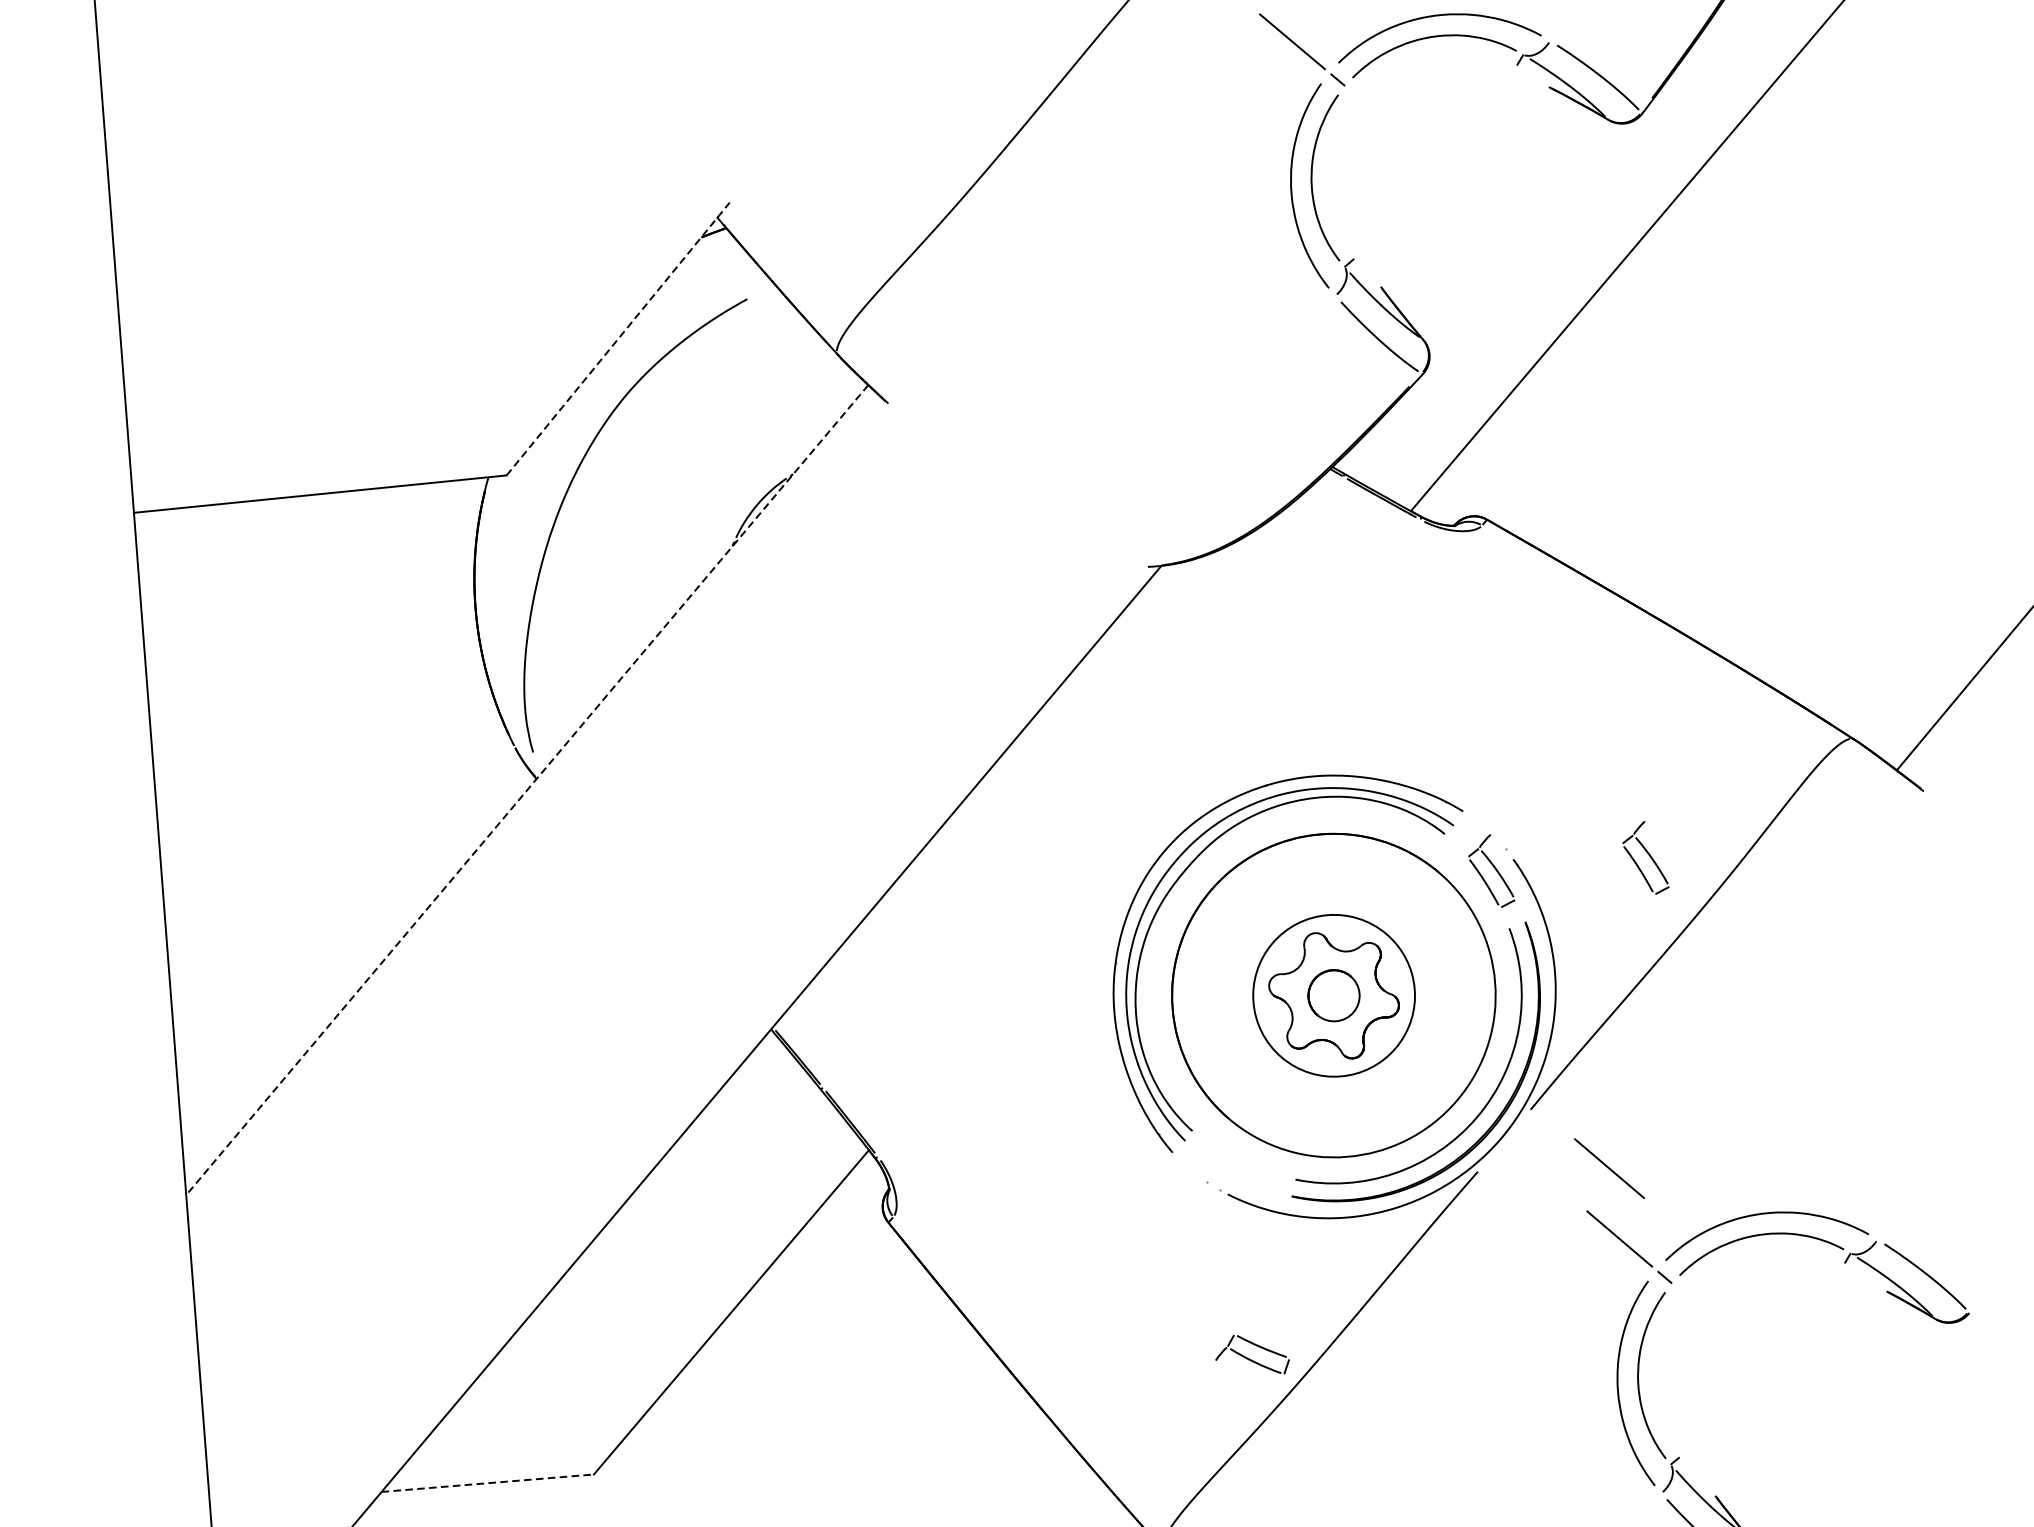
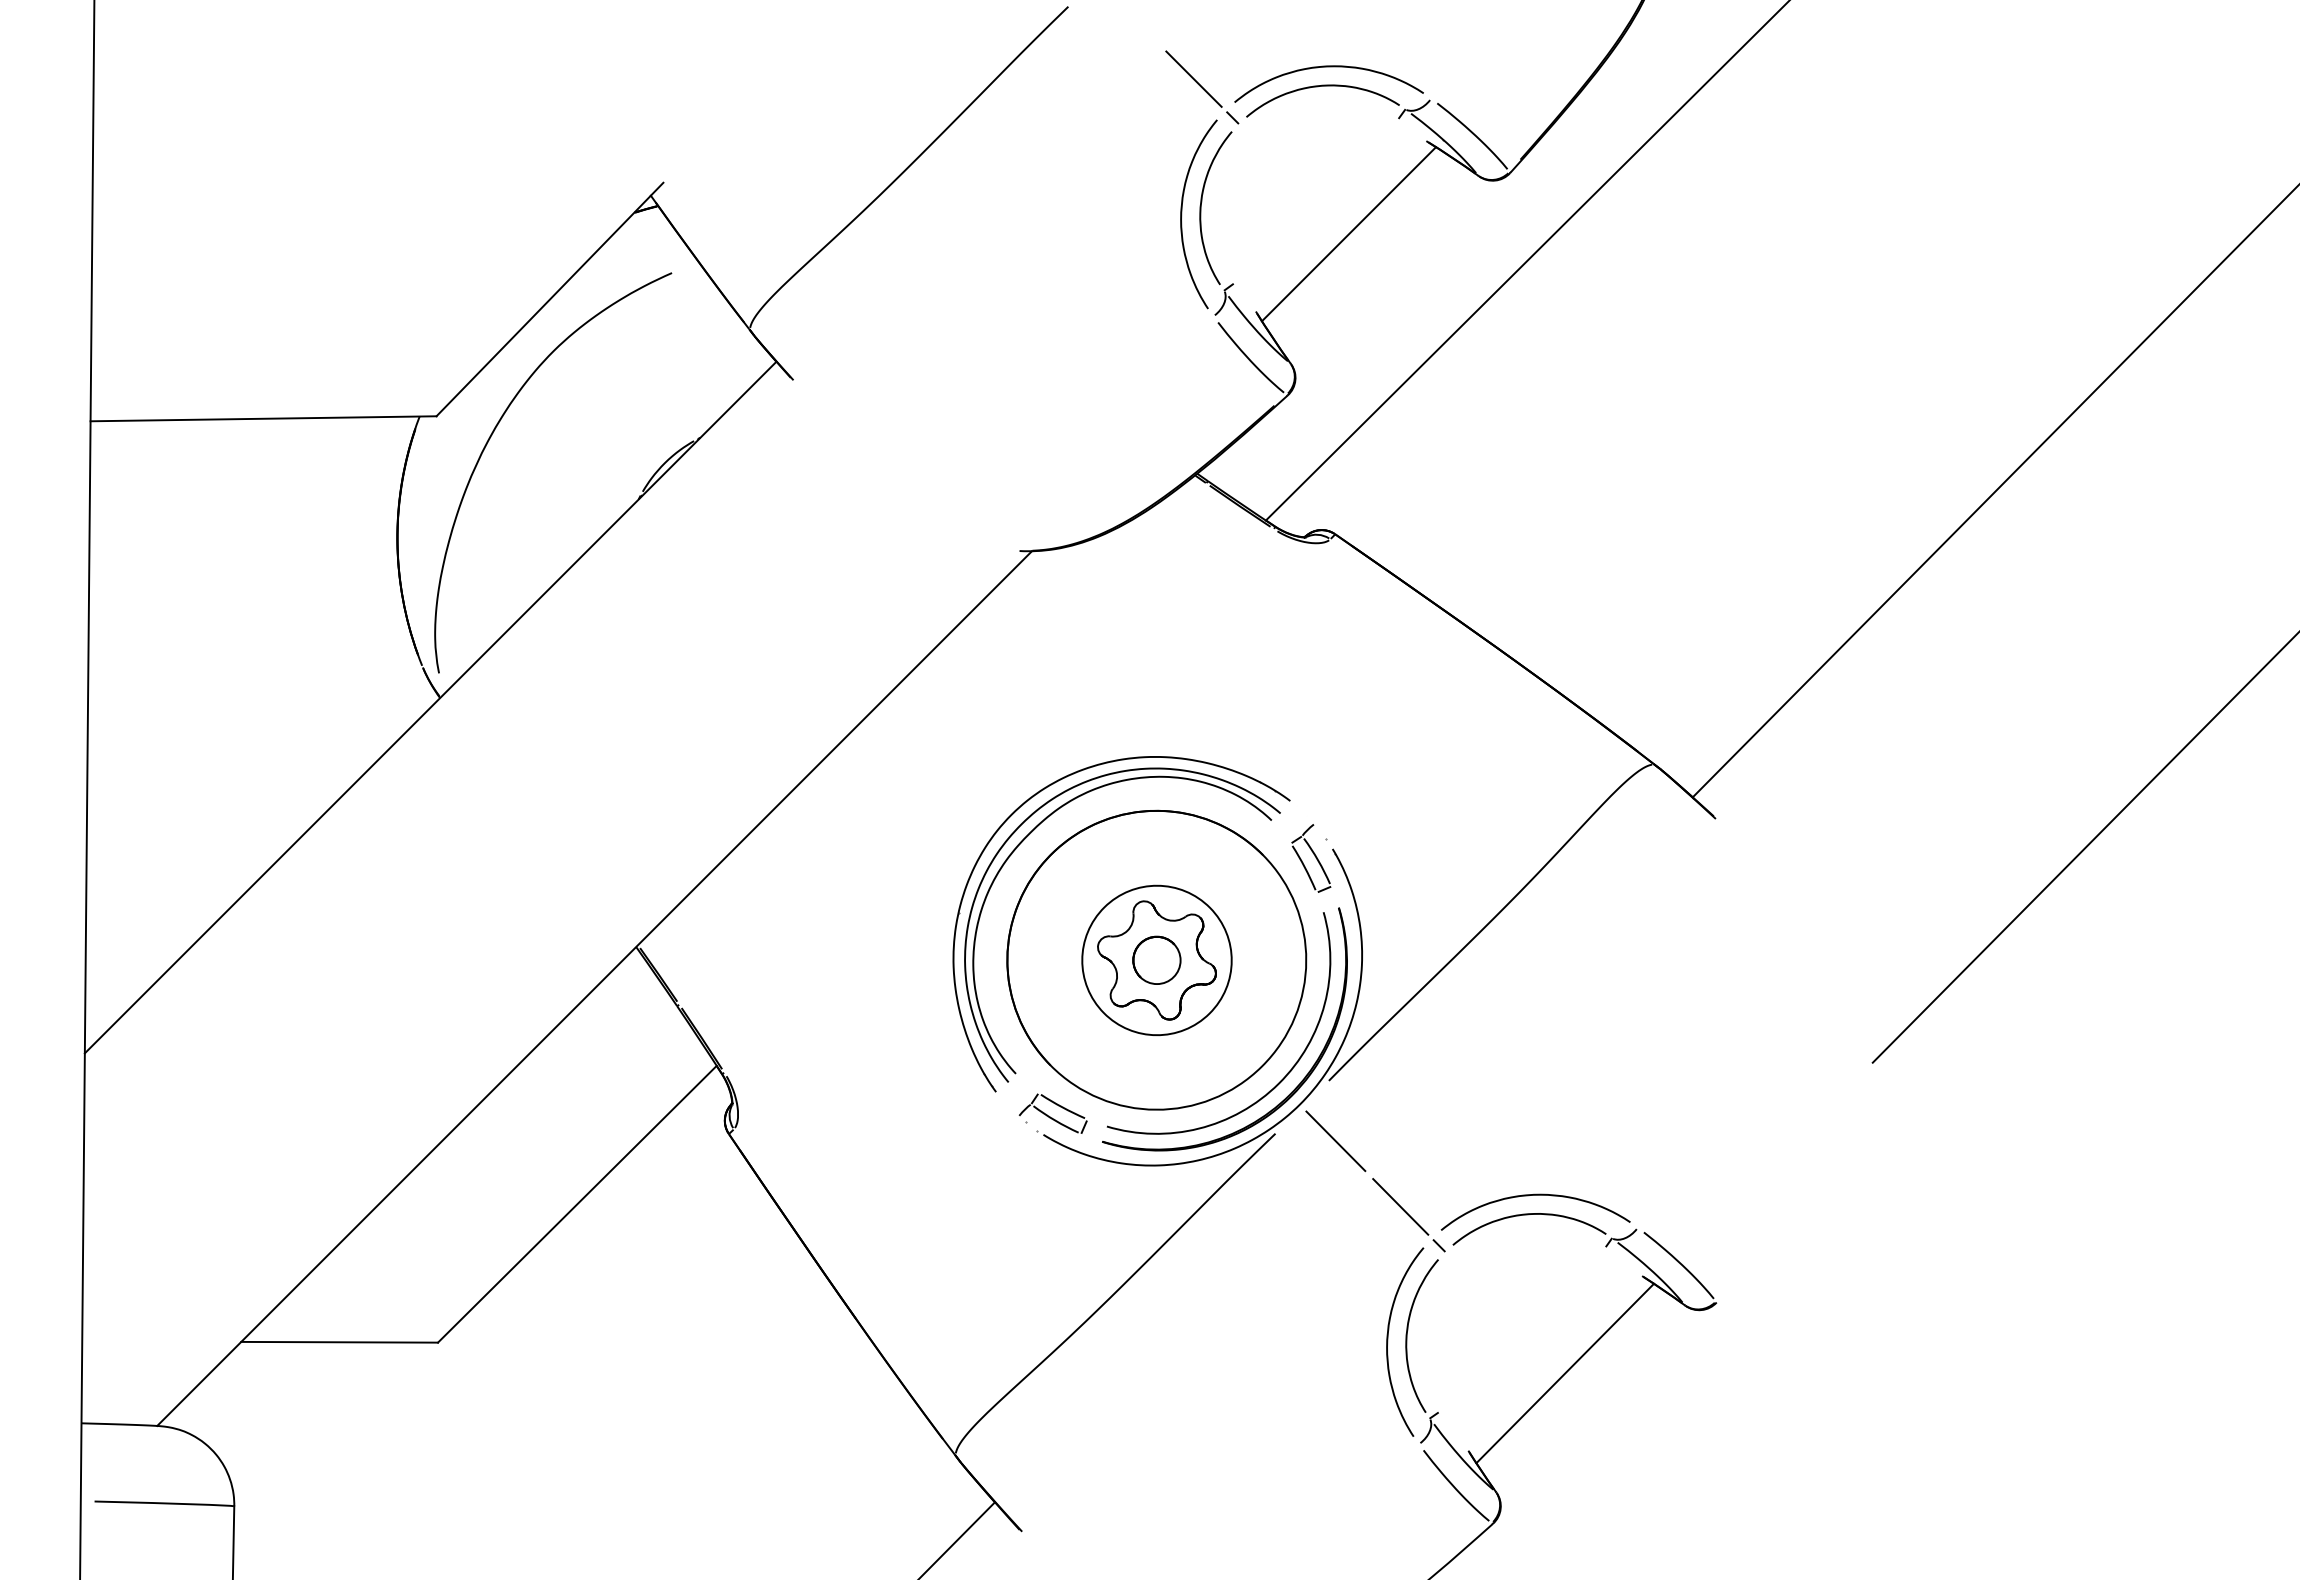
line: (1473, 195) -> (1348, 234), added
line: (617, 339) -> (549, 299), dashed -> solid
line: (527, 790) -> (430, 707), dashed -> solid
part: (1645, 858) -> (1454, 858), removed
line: (1609, 1168) -> (1335, 1141), moved
part: (1251, 1354) -> (1052, 1113), moved
line: (1811, 1403) -> (1564, 1373), added
line: (488, 1483) -> (340, 1342), dashed -> solid

